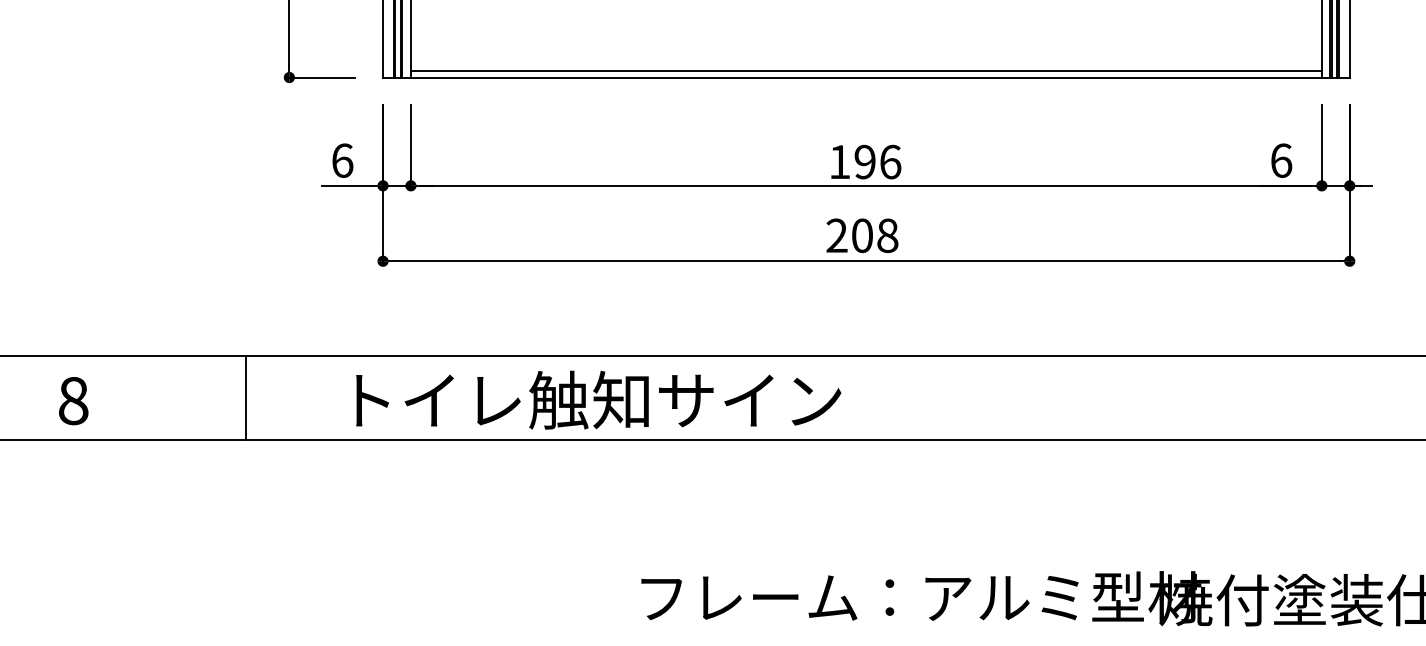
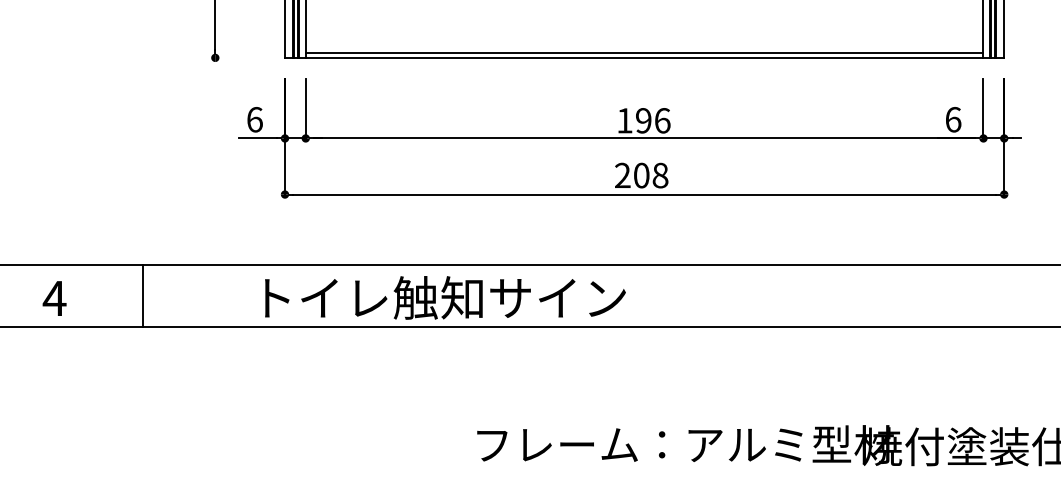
line: (321, 77) -> (239, 57), removed
line: (245, 396) -> (142, 295), moved
text: (73, 400) -> (54, 298), 8 -> 4

